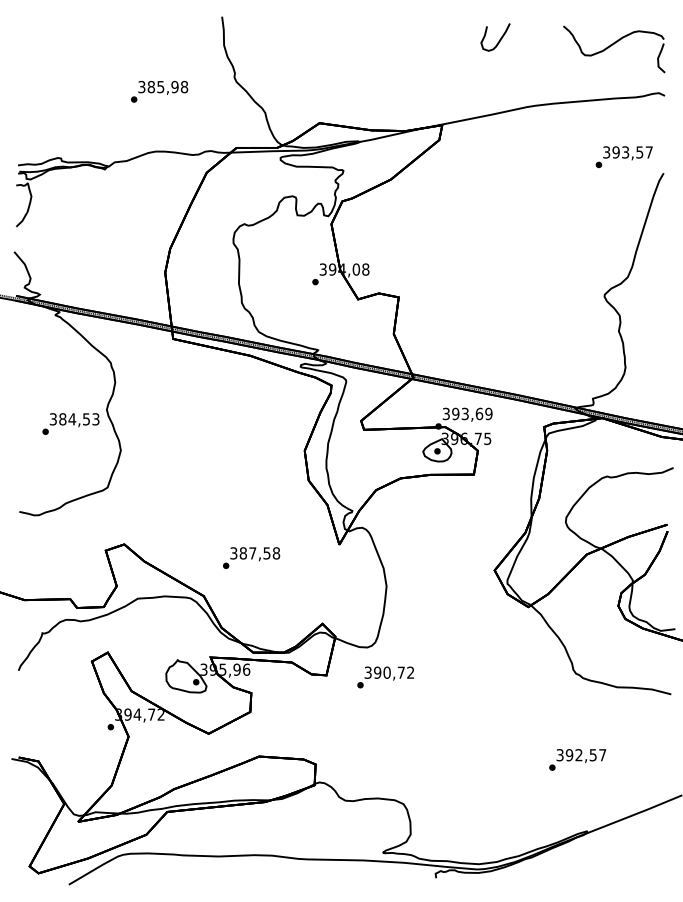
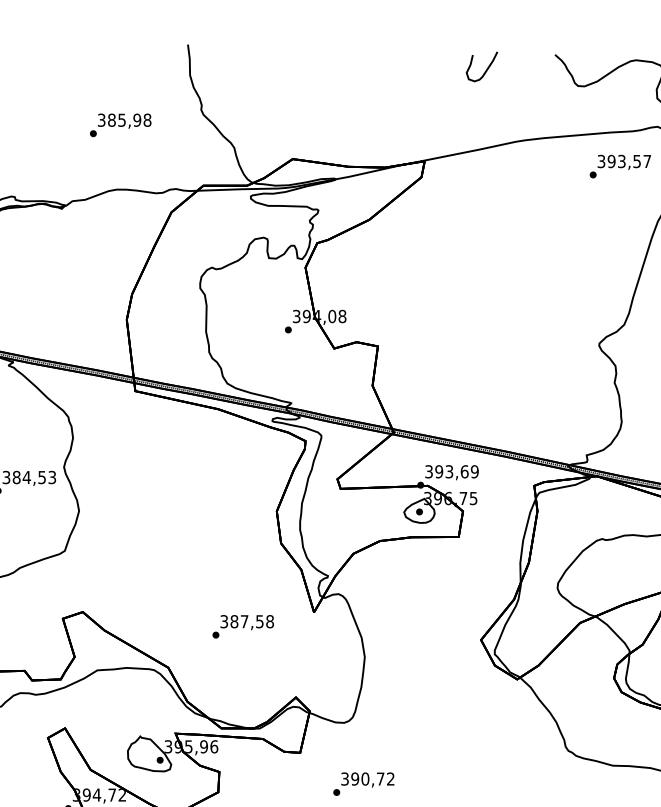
text: (623, 157) -> (619, 166), moved
text: (251, 557) -> (243, 626), moved
text: (385, 677) -> (363, 784), moved

